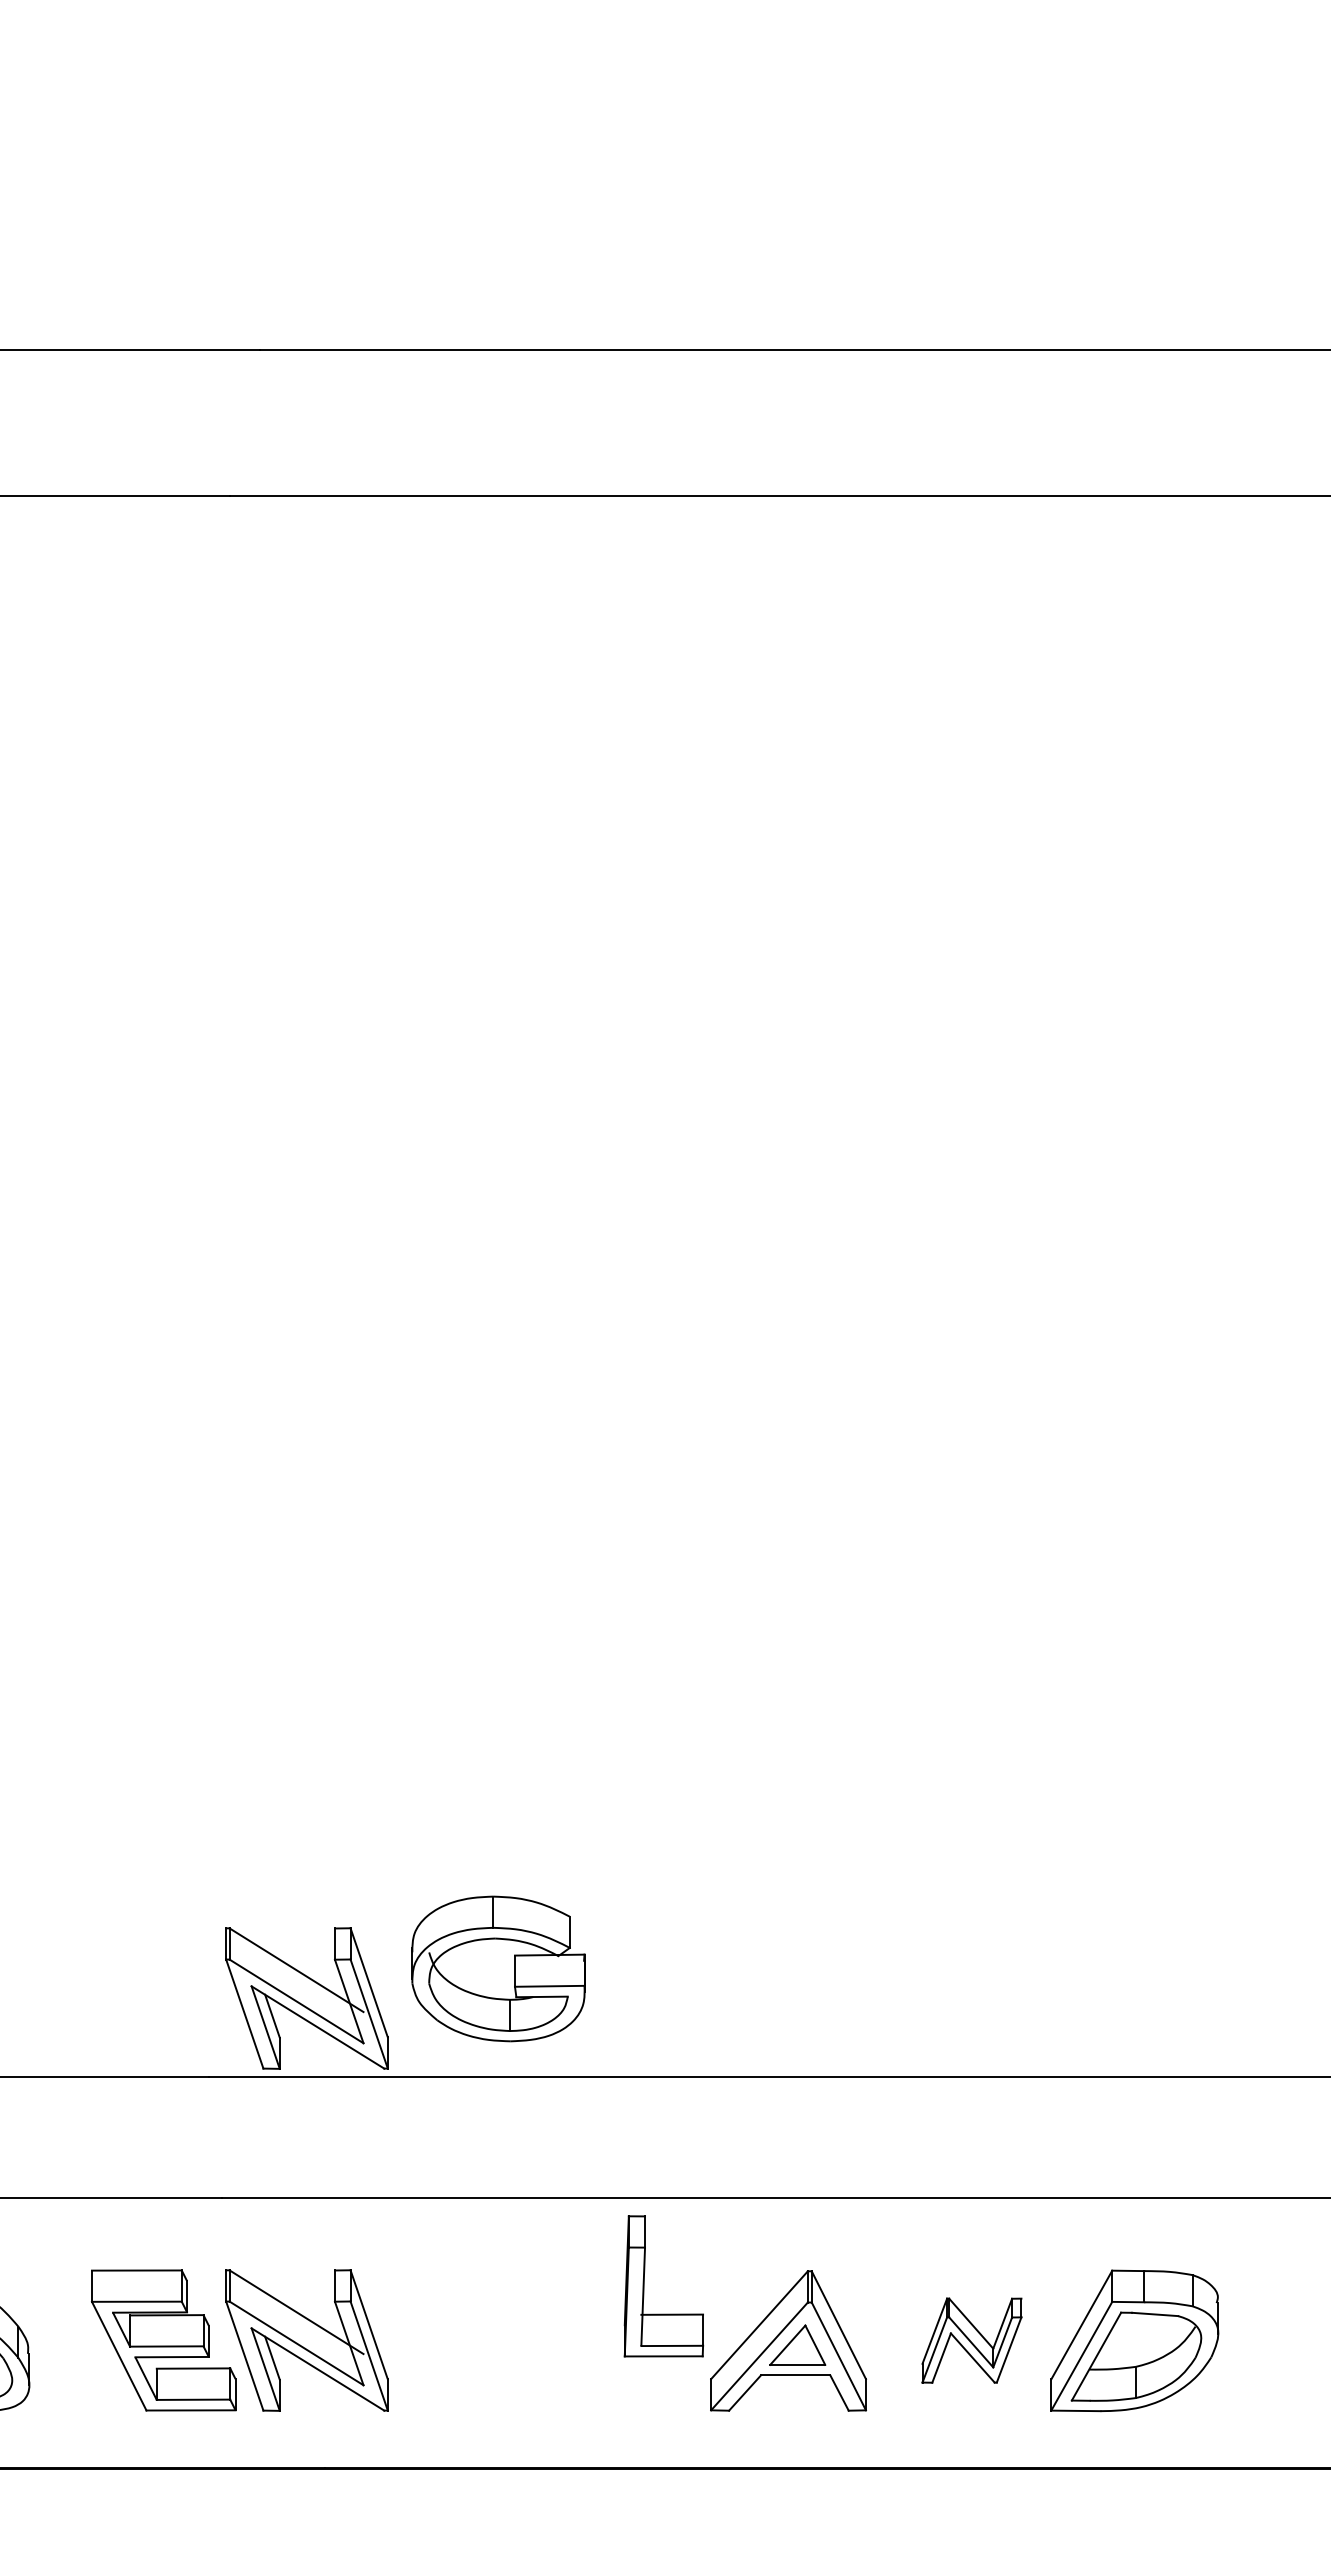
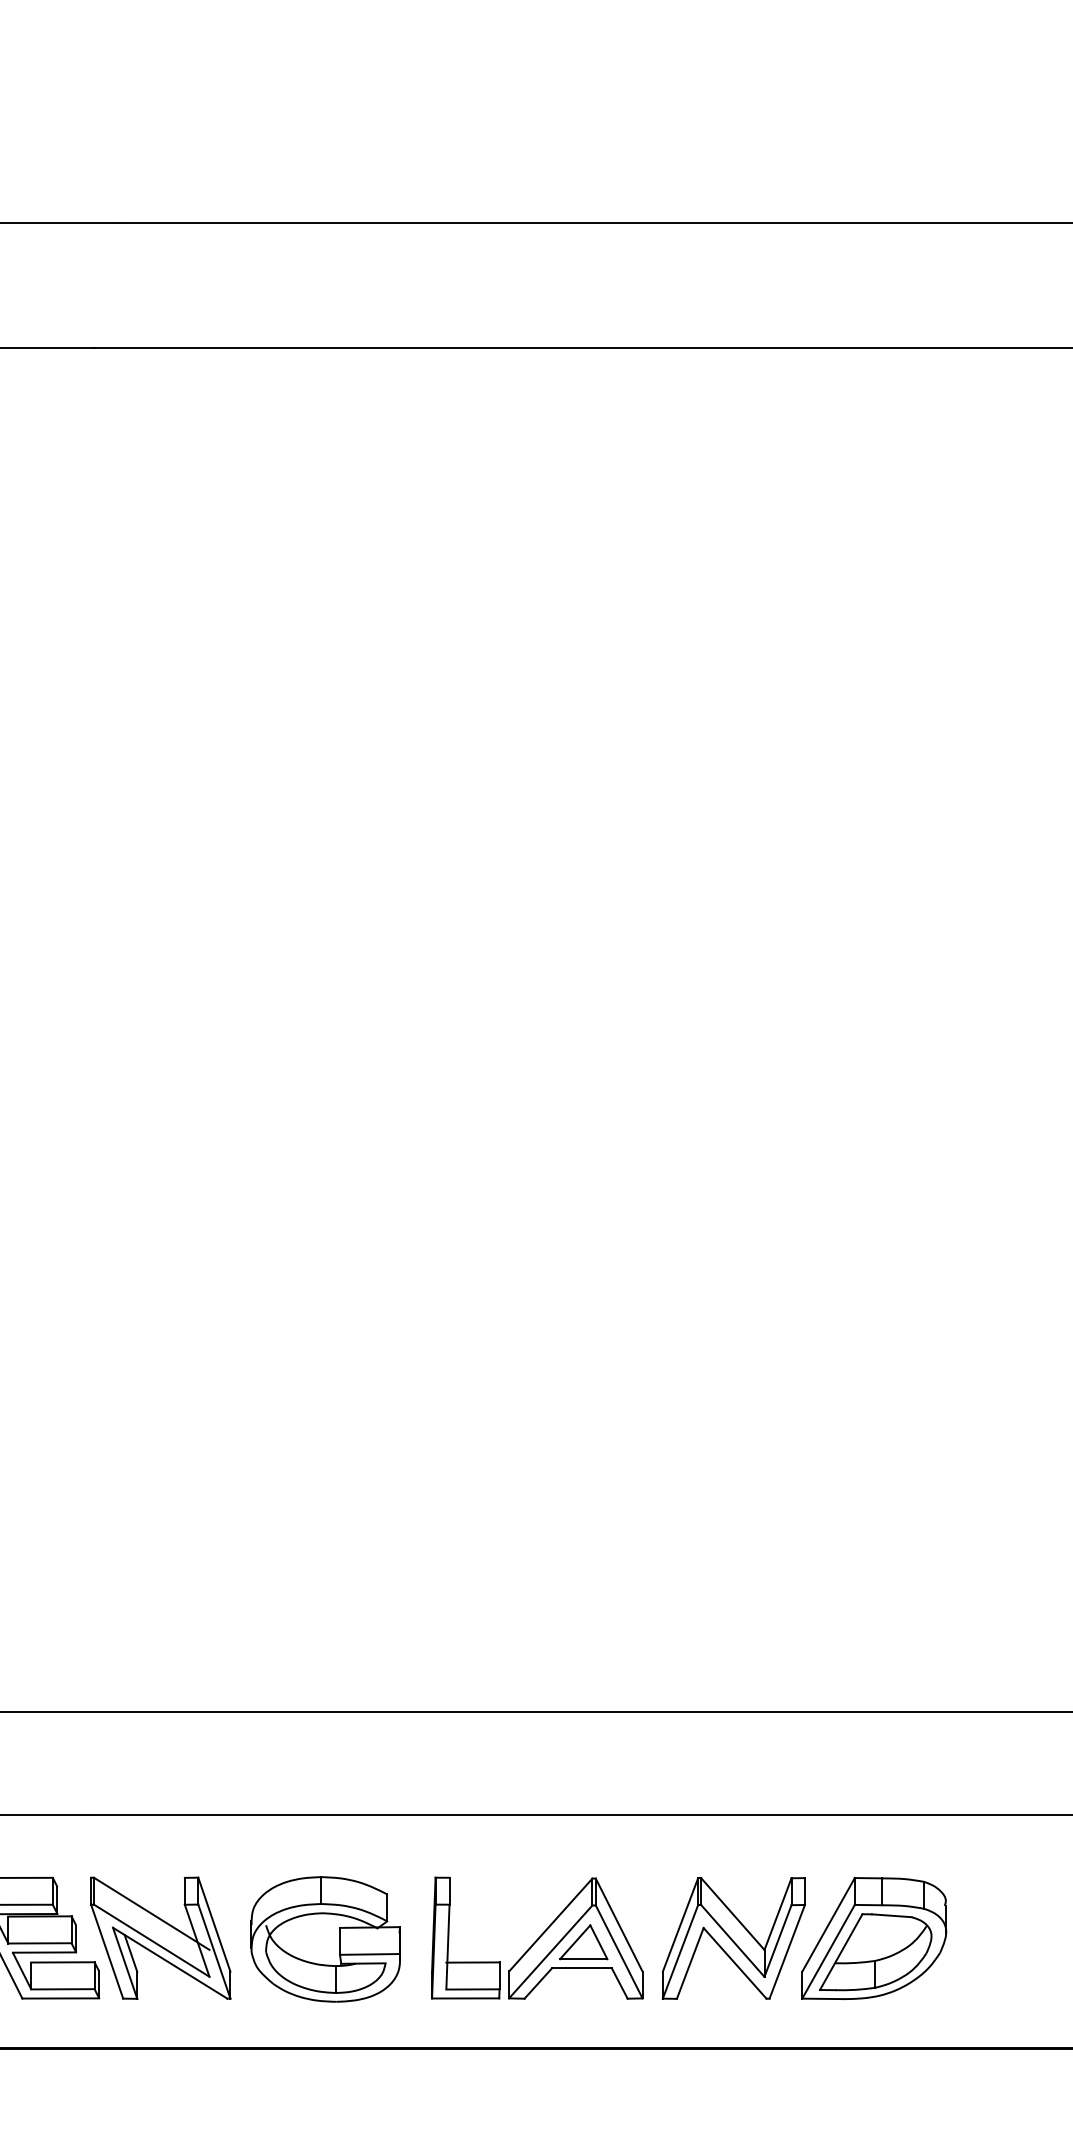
part: (498, 1968) -> (325, 1939), moved
part: (306, 1998) -> (160, 1643), removed
part: (644, 2286) -> (449, 1938), moved
part: (971, 2340) -> (733, 1938), size x1.67

